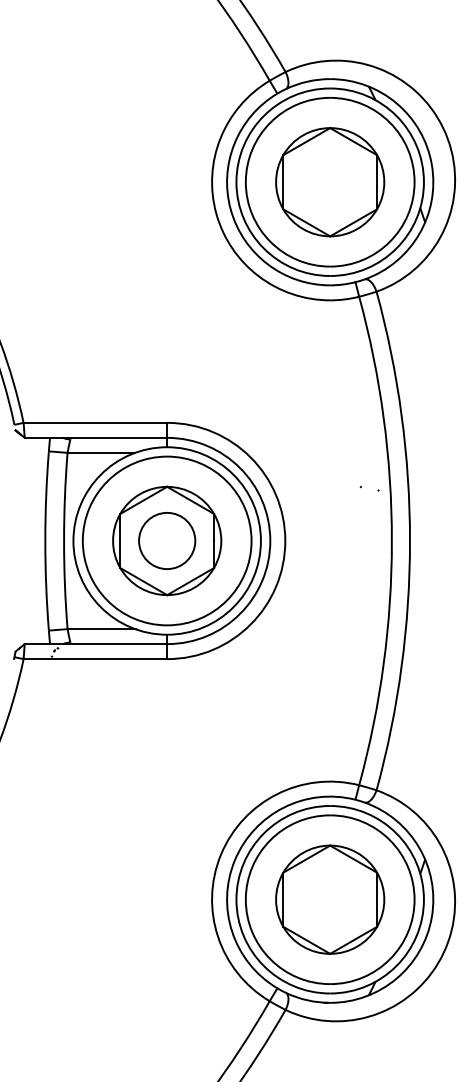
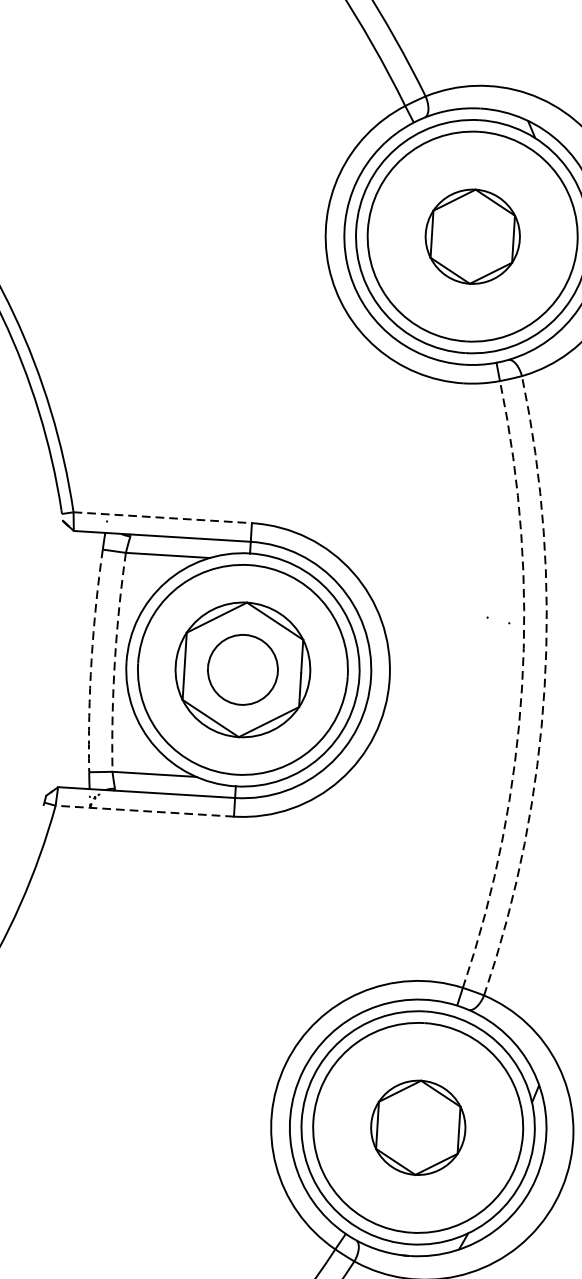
part: (330, 182) -> (473, 236), size x0.7
line: (95, 422) -> (162, 517), solid -> dashed
arc: (45, 540) -> (91, 660), solid -> dashed
arc: (64, 540) -> (115, 661), solid -> dashed
arc: (391, 540) -> (521, 686), solid -> dashed
arc: (410, 540) -> (545, 687), solid -> dashed
line: (95, 659) -> (144, 811), solid -> dashed
part: (330, 899) -> (418, 1127), size x0.7

